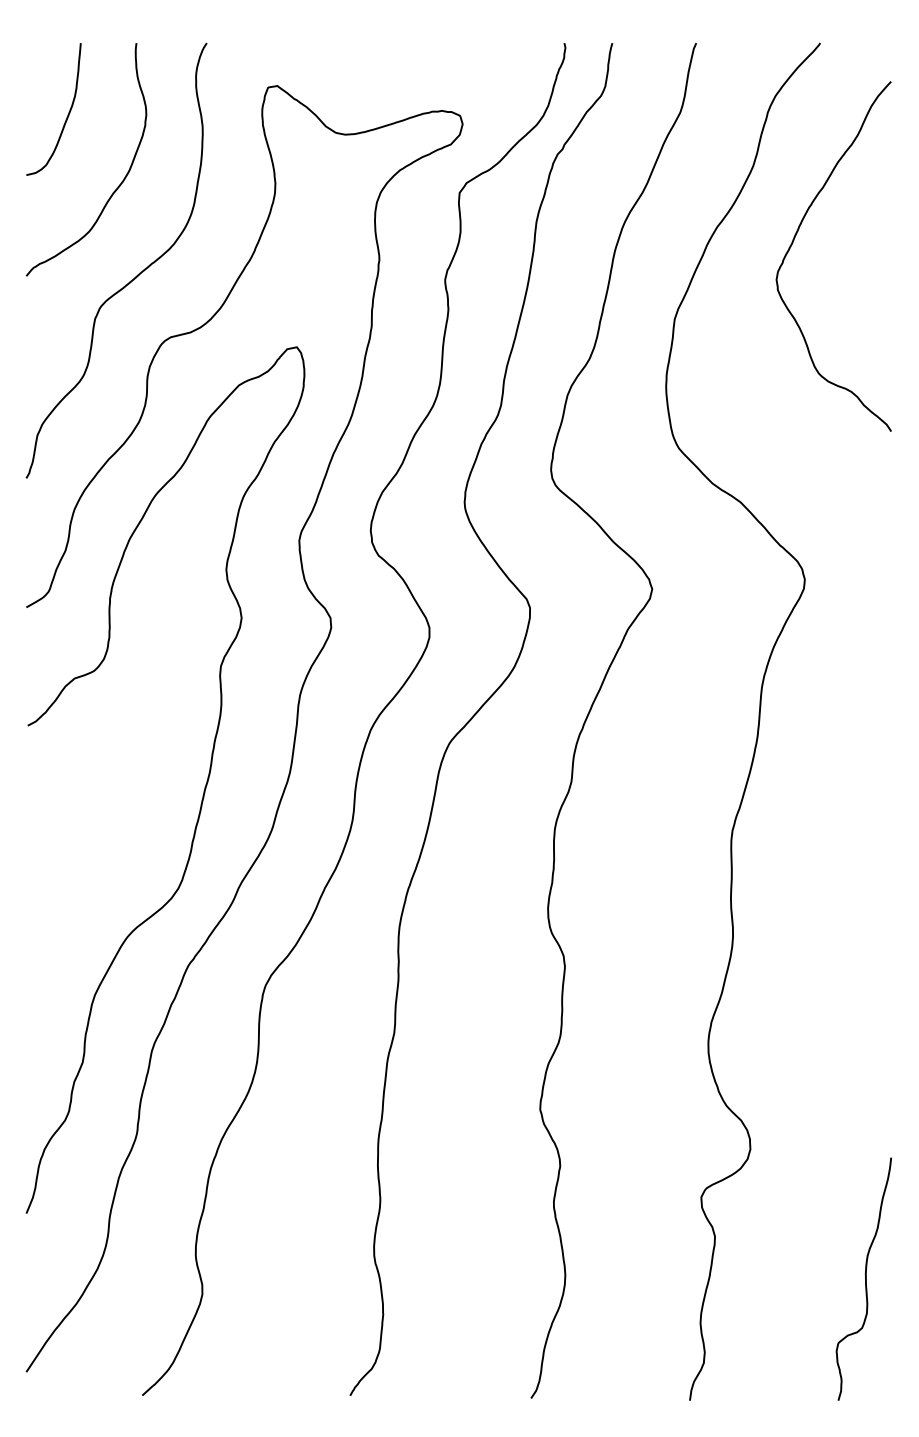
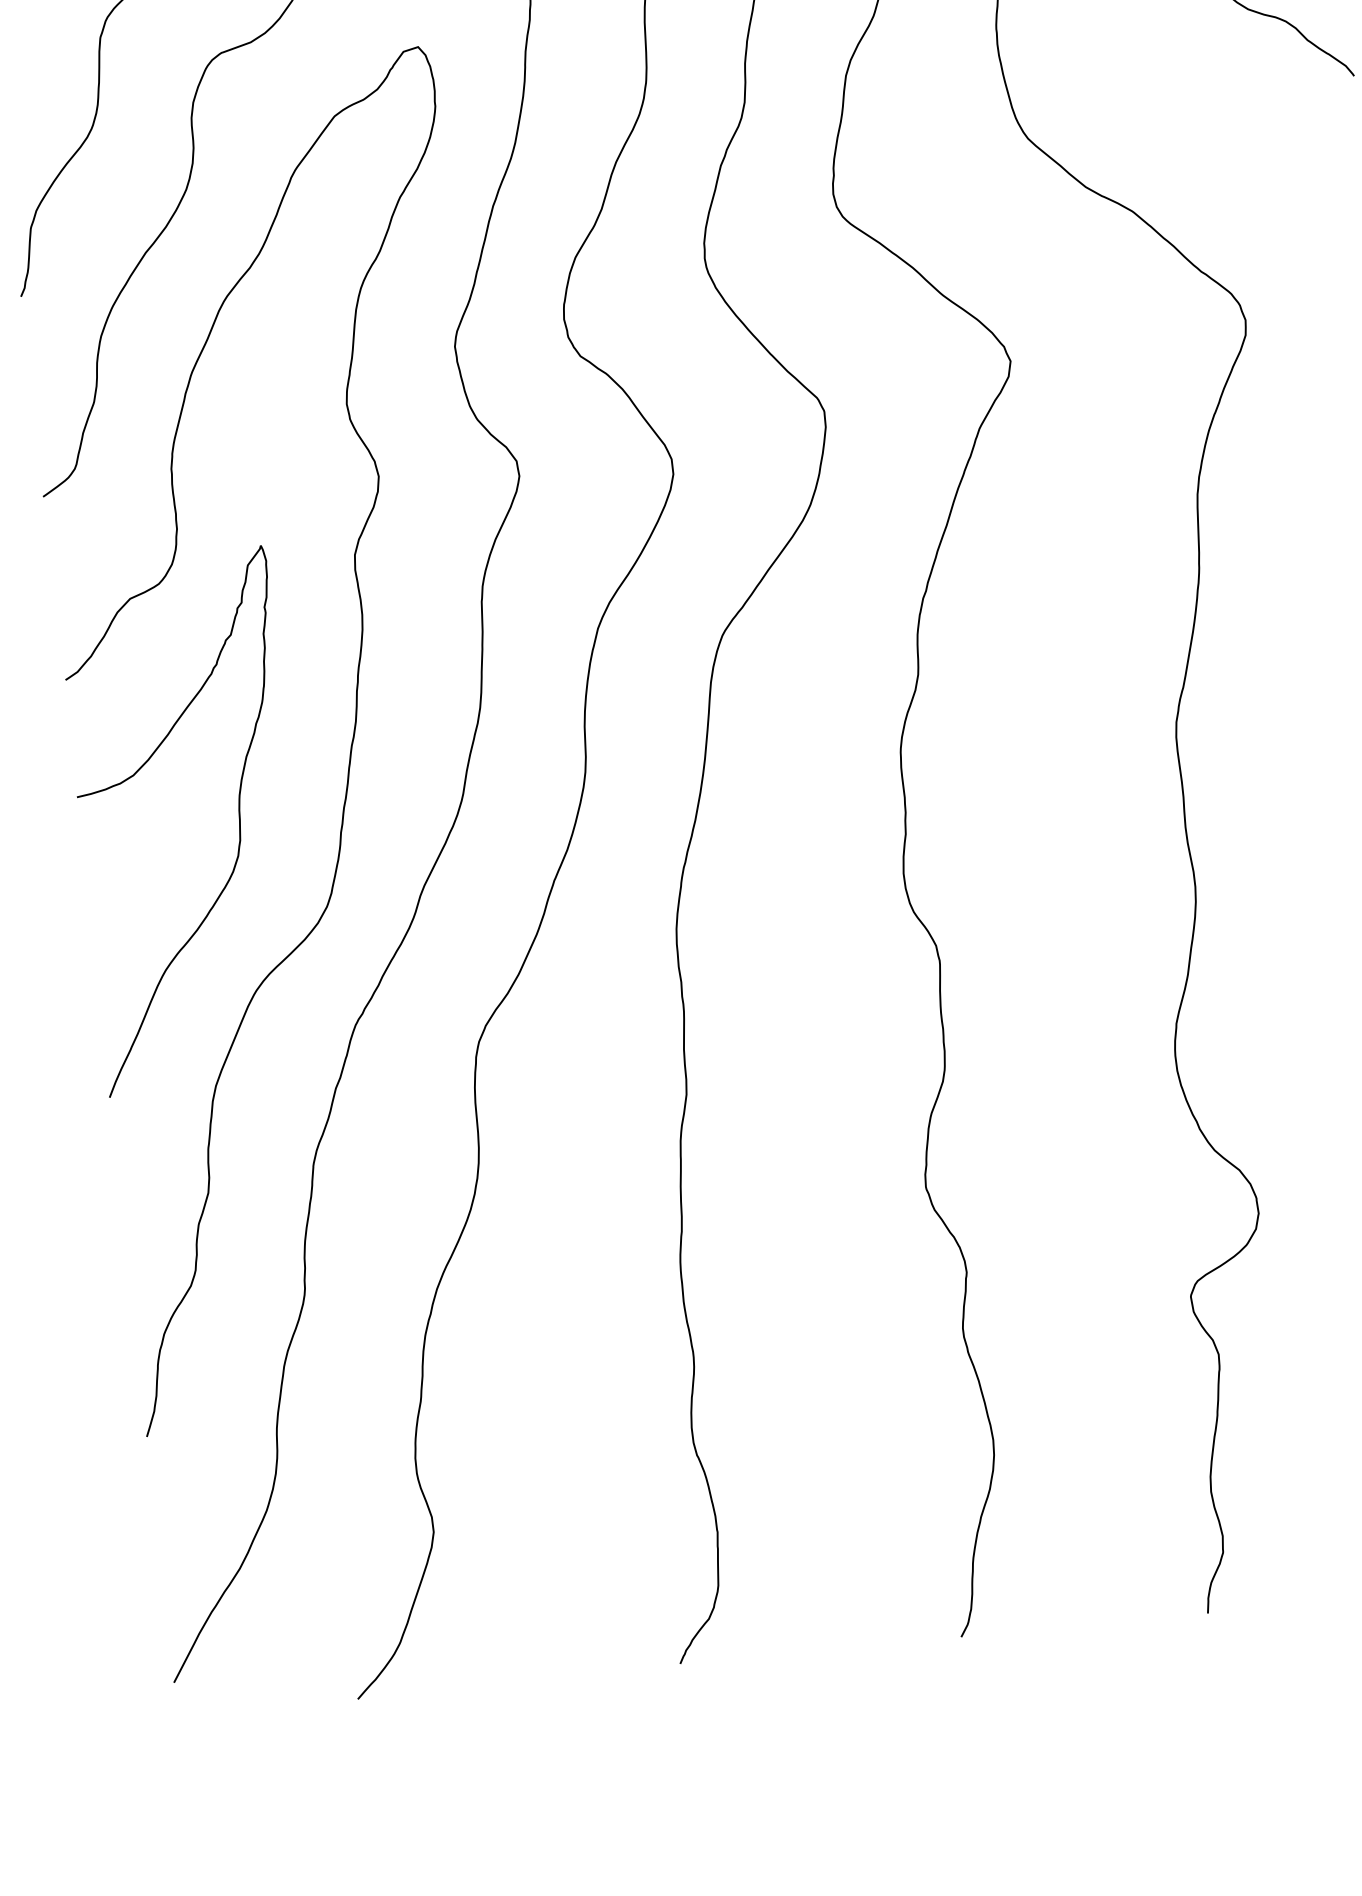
curve: (127, 829) -> (237, 823), added

